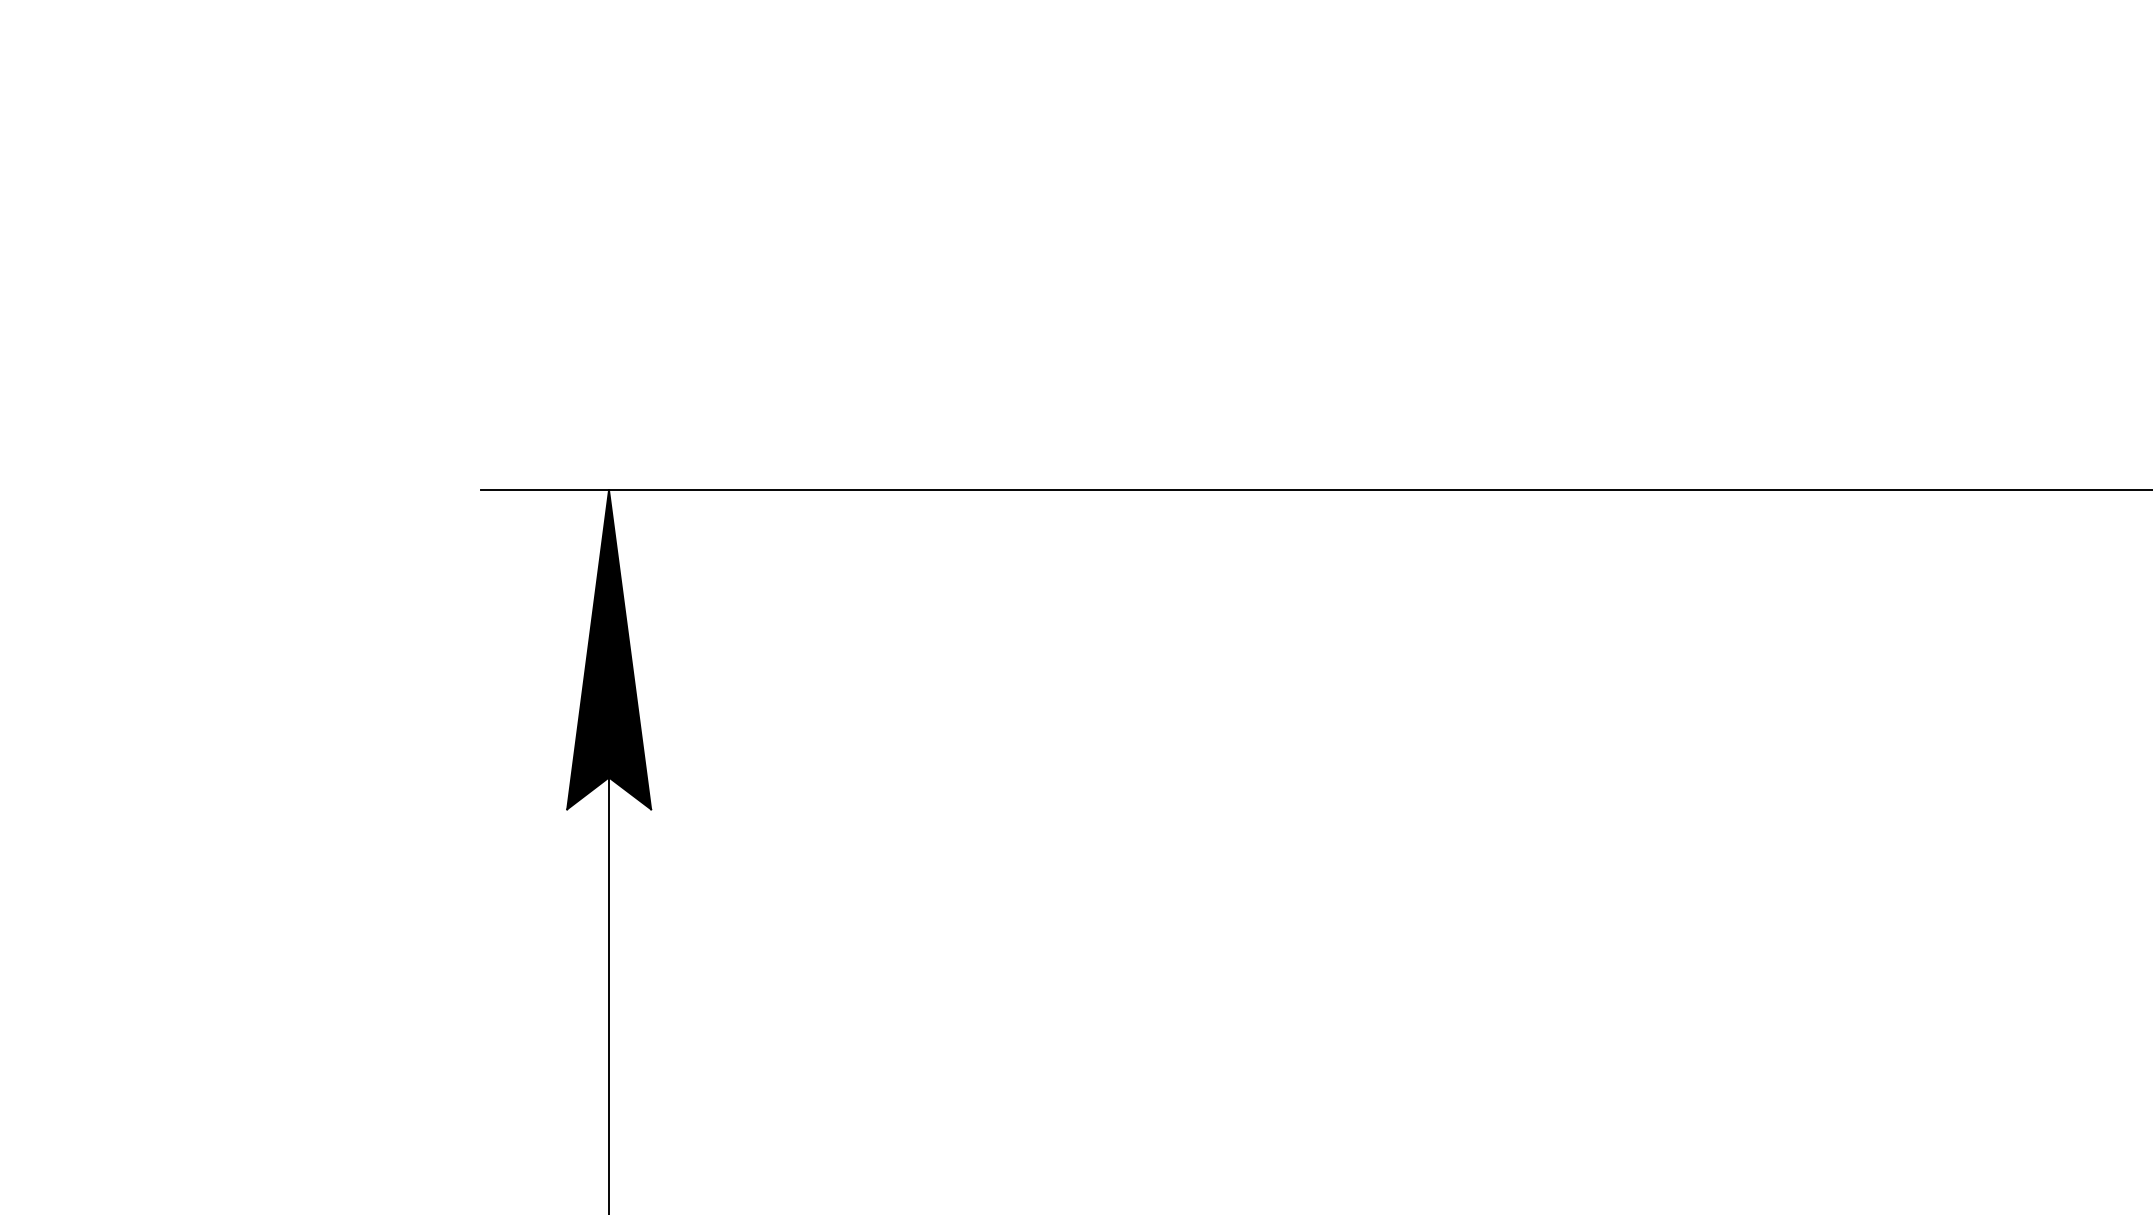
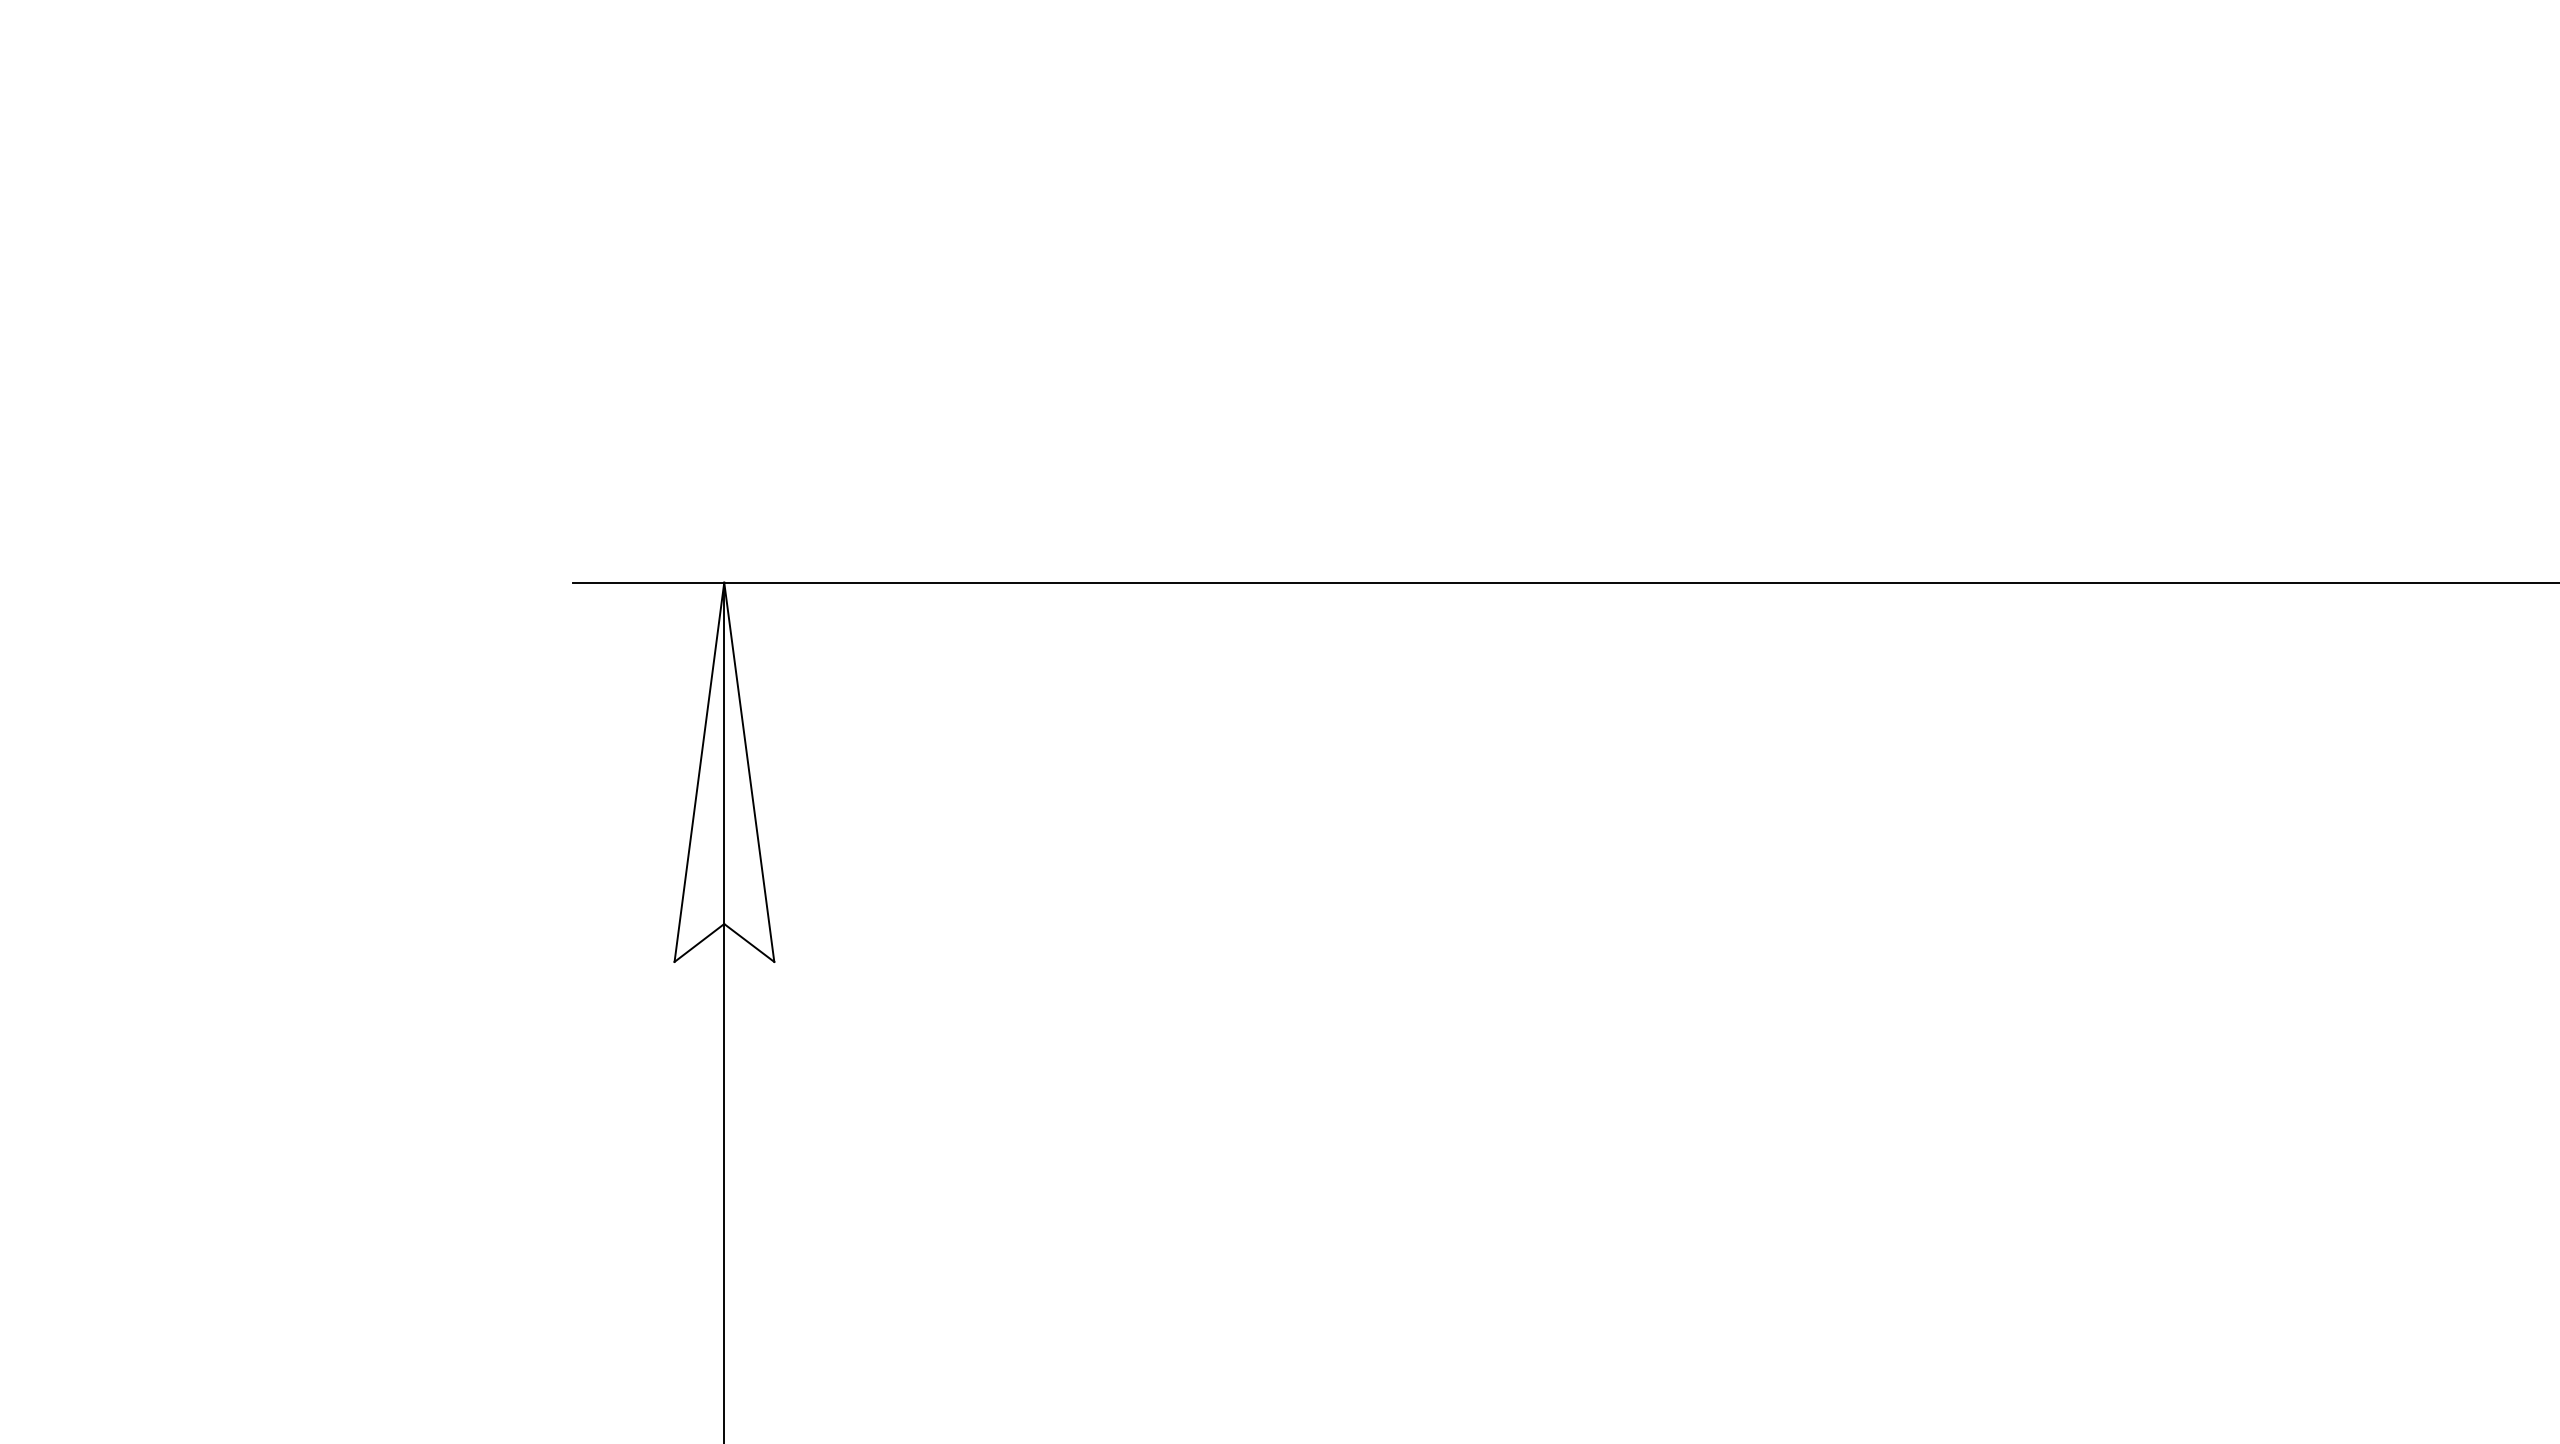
fill: (609, 649) -> (724, 771), removed

